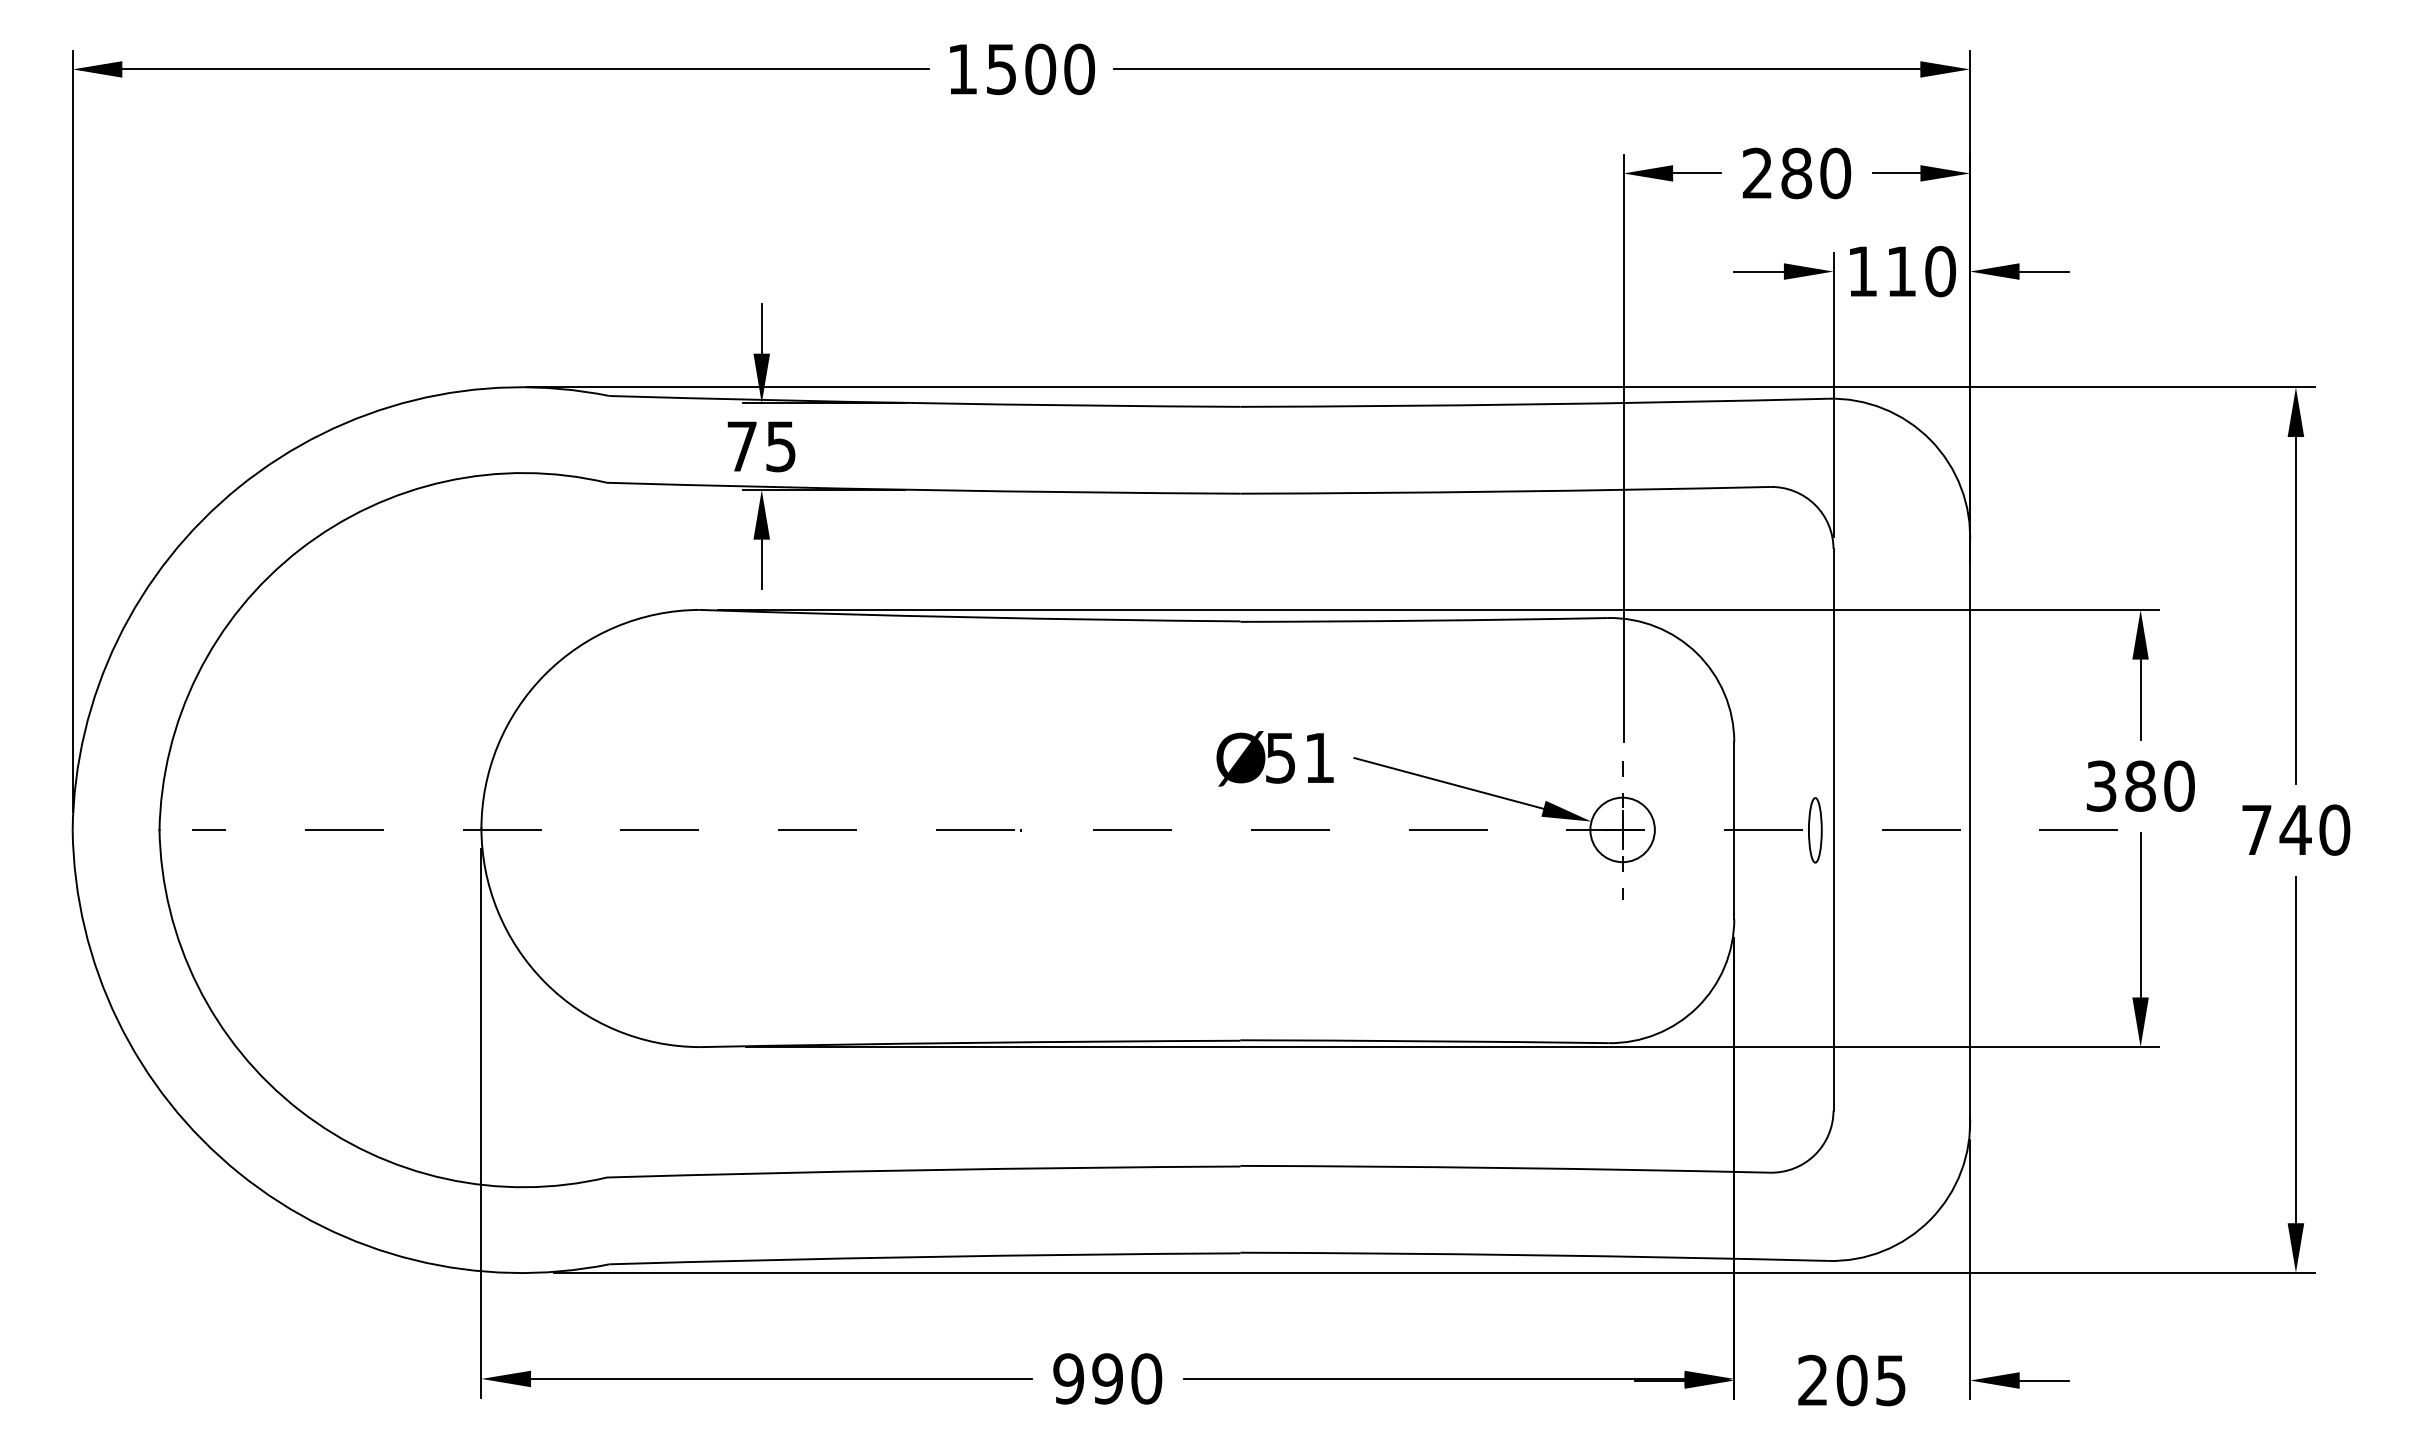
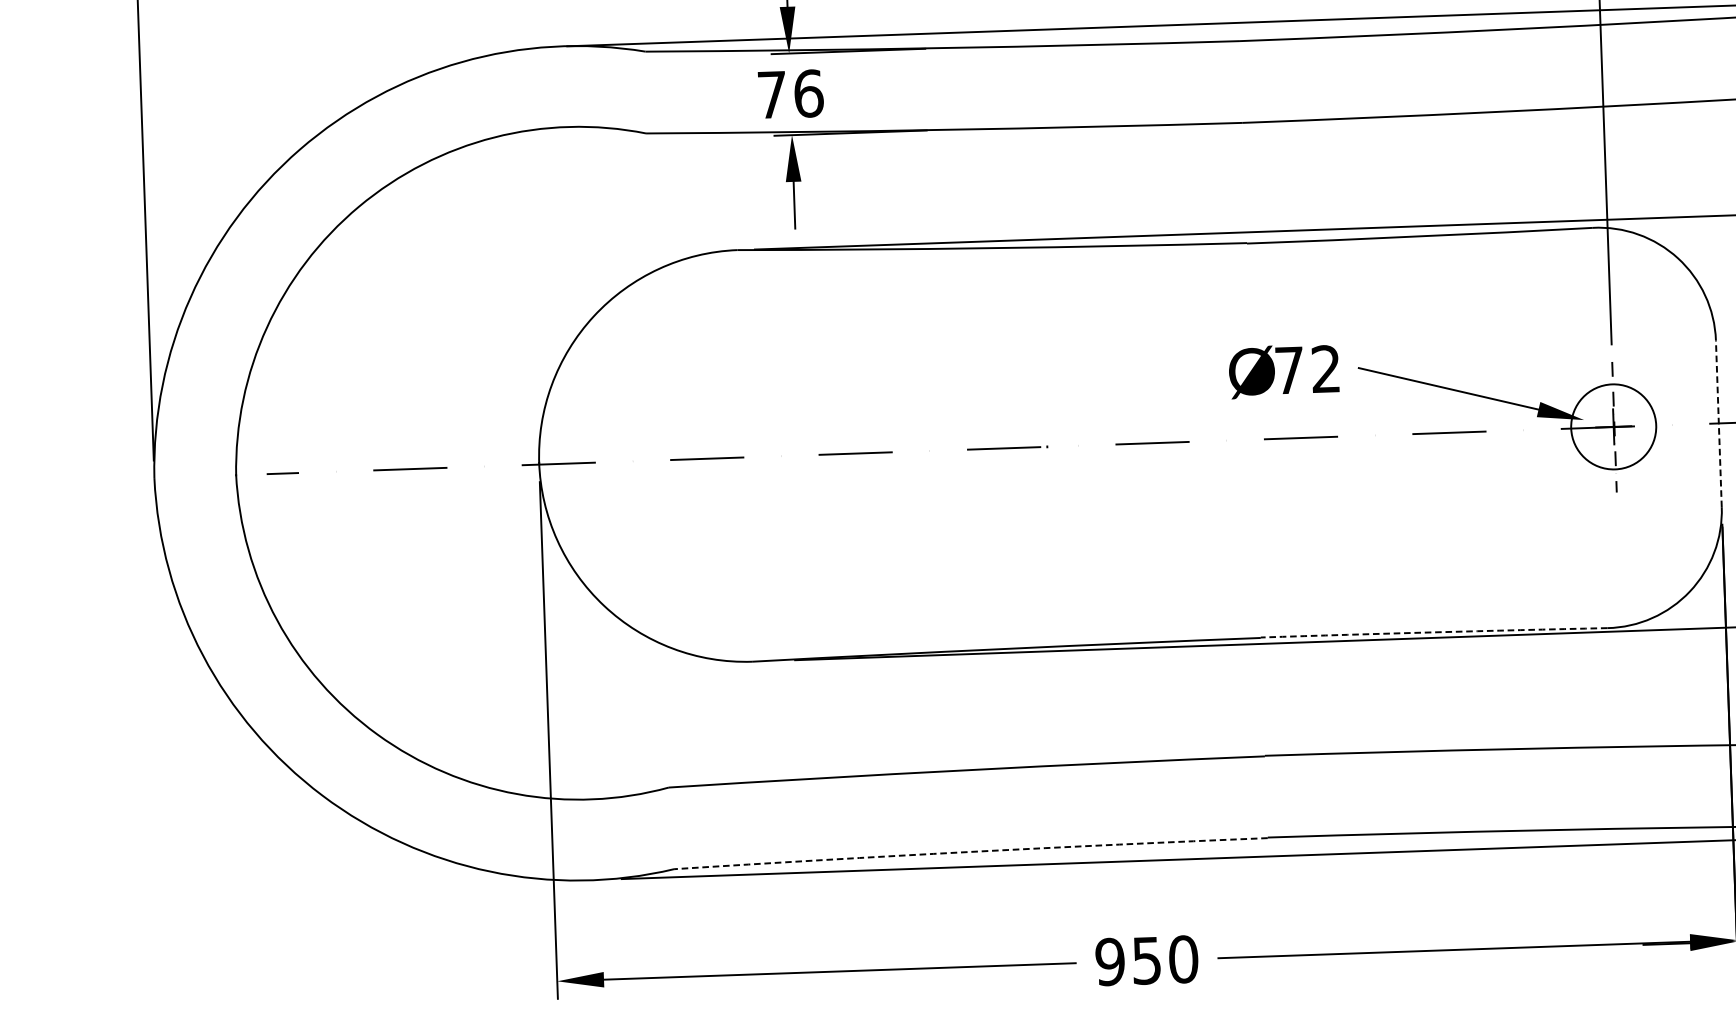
text: (781, 446) -> (809, 93), 75 -> 76
text: (1299, 757) -> (1307, 369), 51 -> 72
circle: (1622, 829) -> (1613, 426), size x1.4
line: (1734, 830) -> (1719, 423), solid -> dashed
arc: (1424, 1041) -> (1434, 632), solid -> dashed
arc: (924, 1256) -> (970, 851), solid -> dashed
text: (1107, 1378) -> (1146, 960), 990 -> 950

